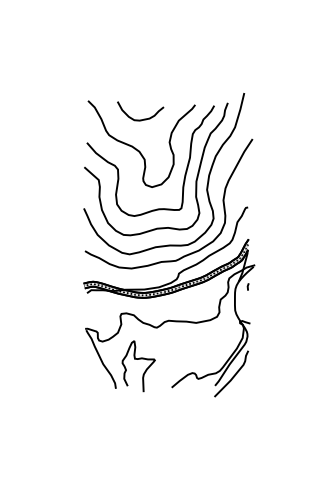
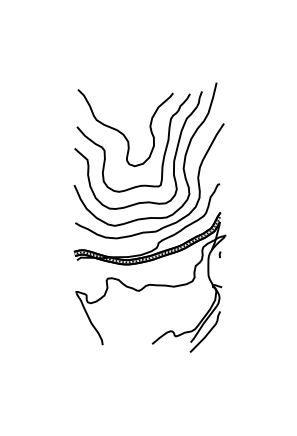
curve: (143, 118) -> (127, 105), removed
curve: (138, 359) -> (122, 319), removed

